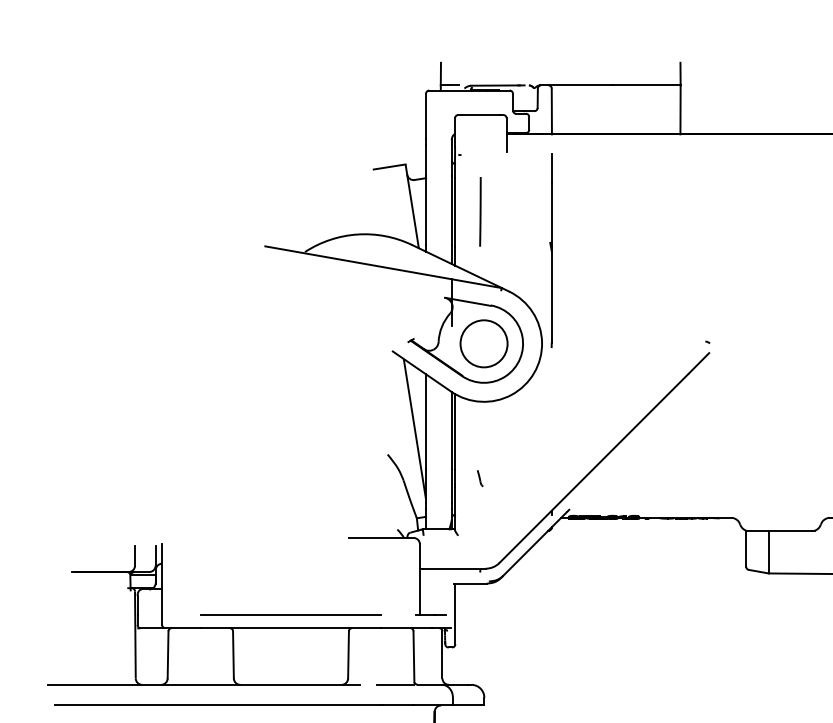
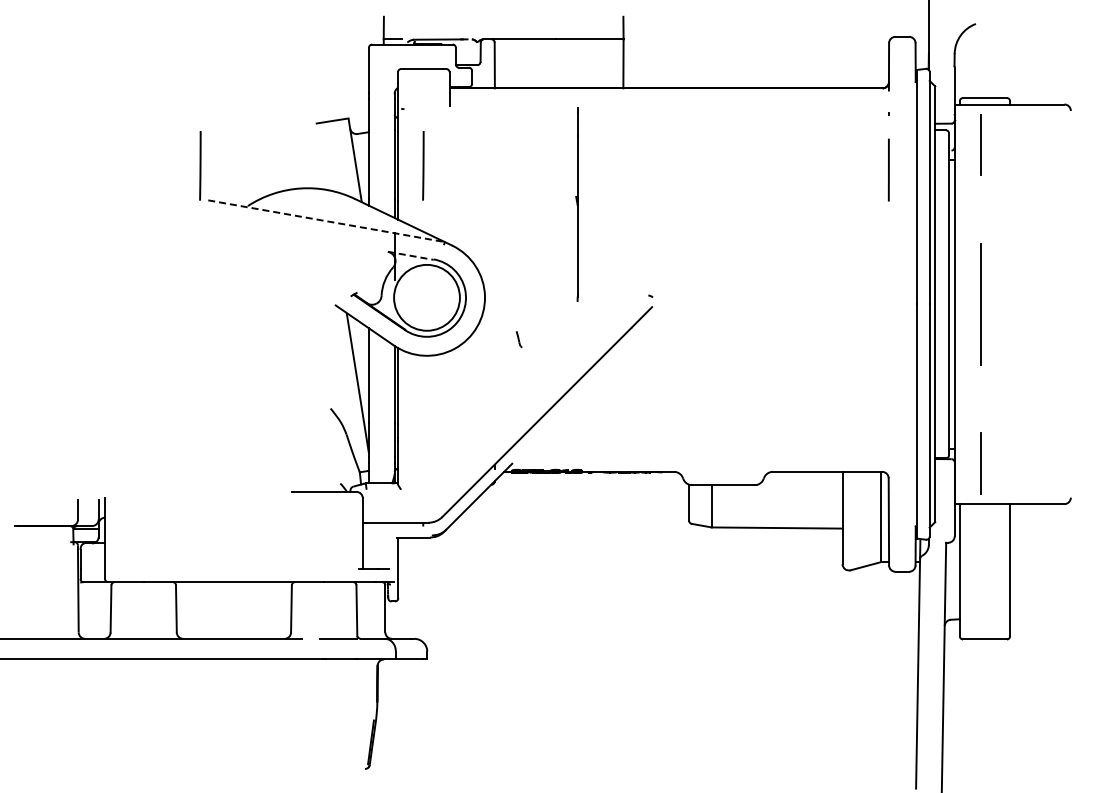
line: (257, 211) -> (200, 165), added
part: (550, 250) -> (576, 204), moved
line: (384, 267) -> (327, 221), solid -> dashed
line: (468, 301) -> (411, 255), solid -> dashed
circle: (483, 343) -> (426, 297), size x1.4
line: (479, 478) -> (518, 339), moved
line: (290, 615) -> (233, 569), removed

